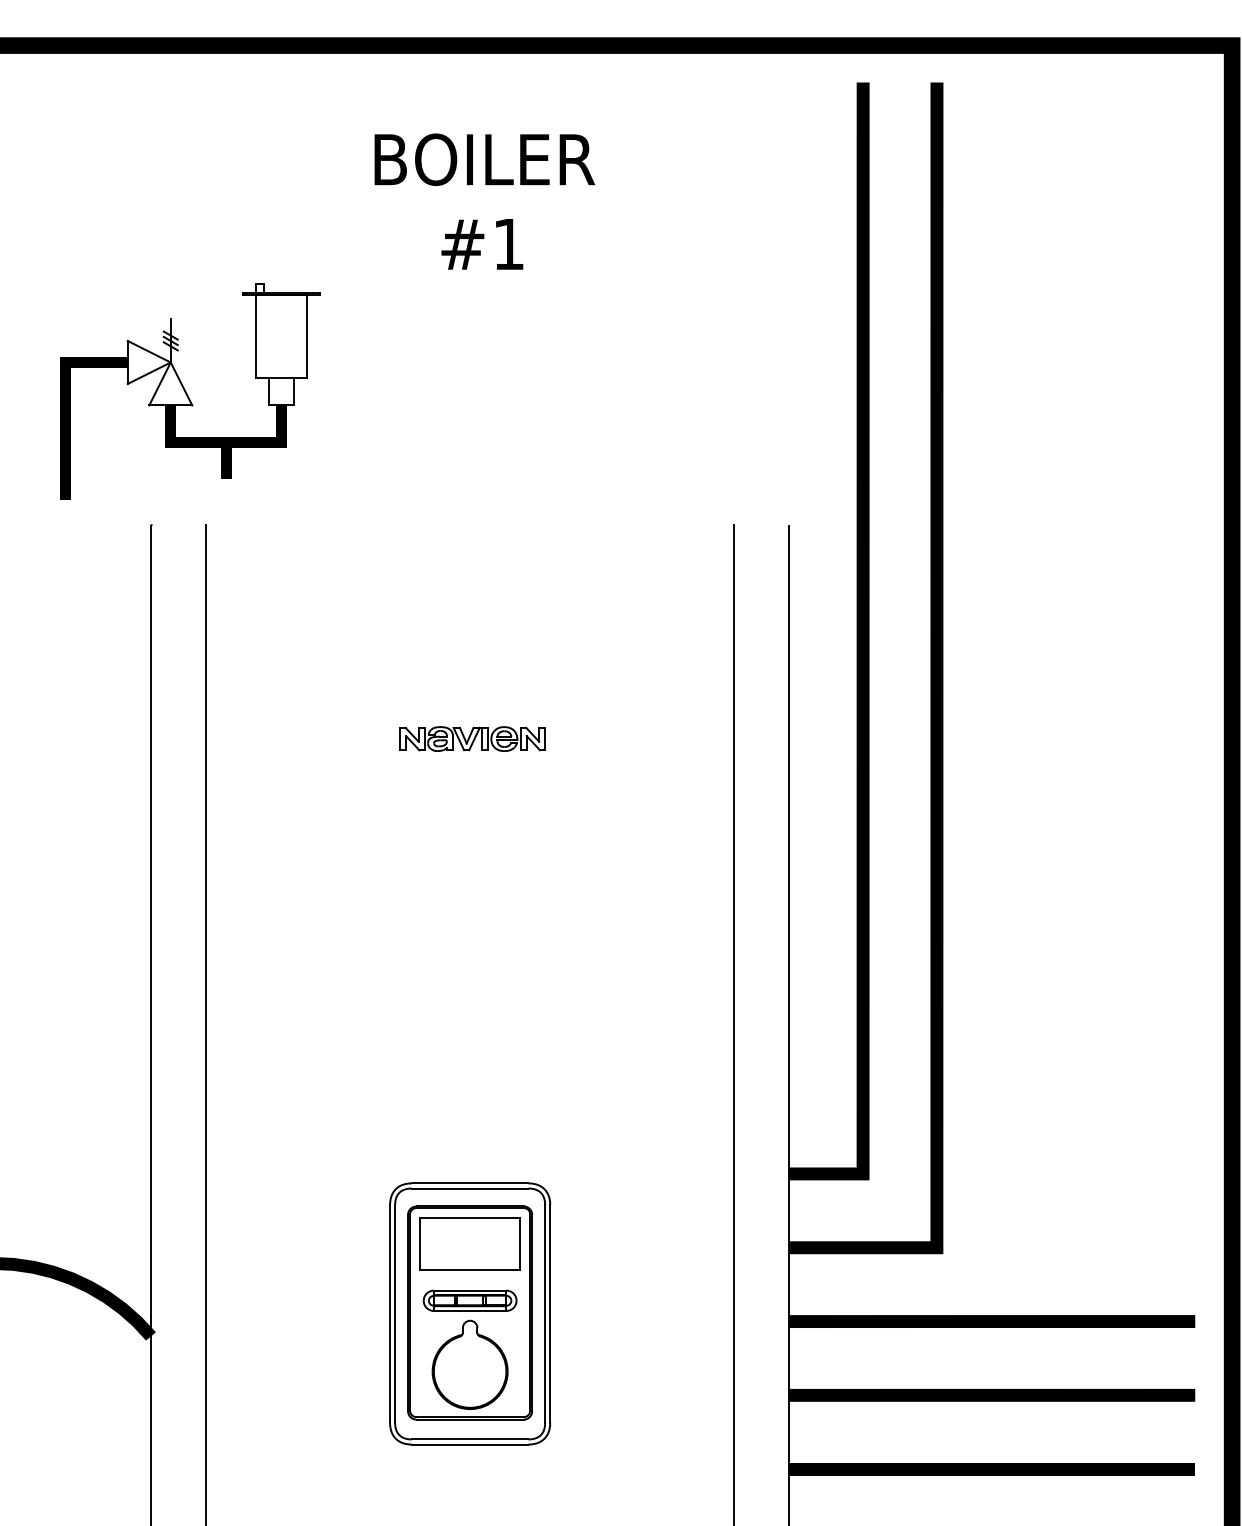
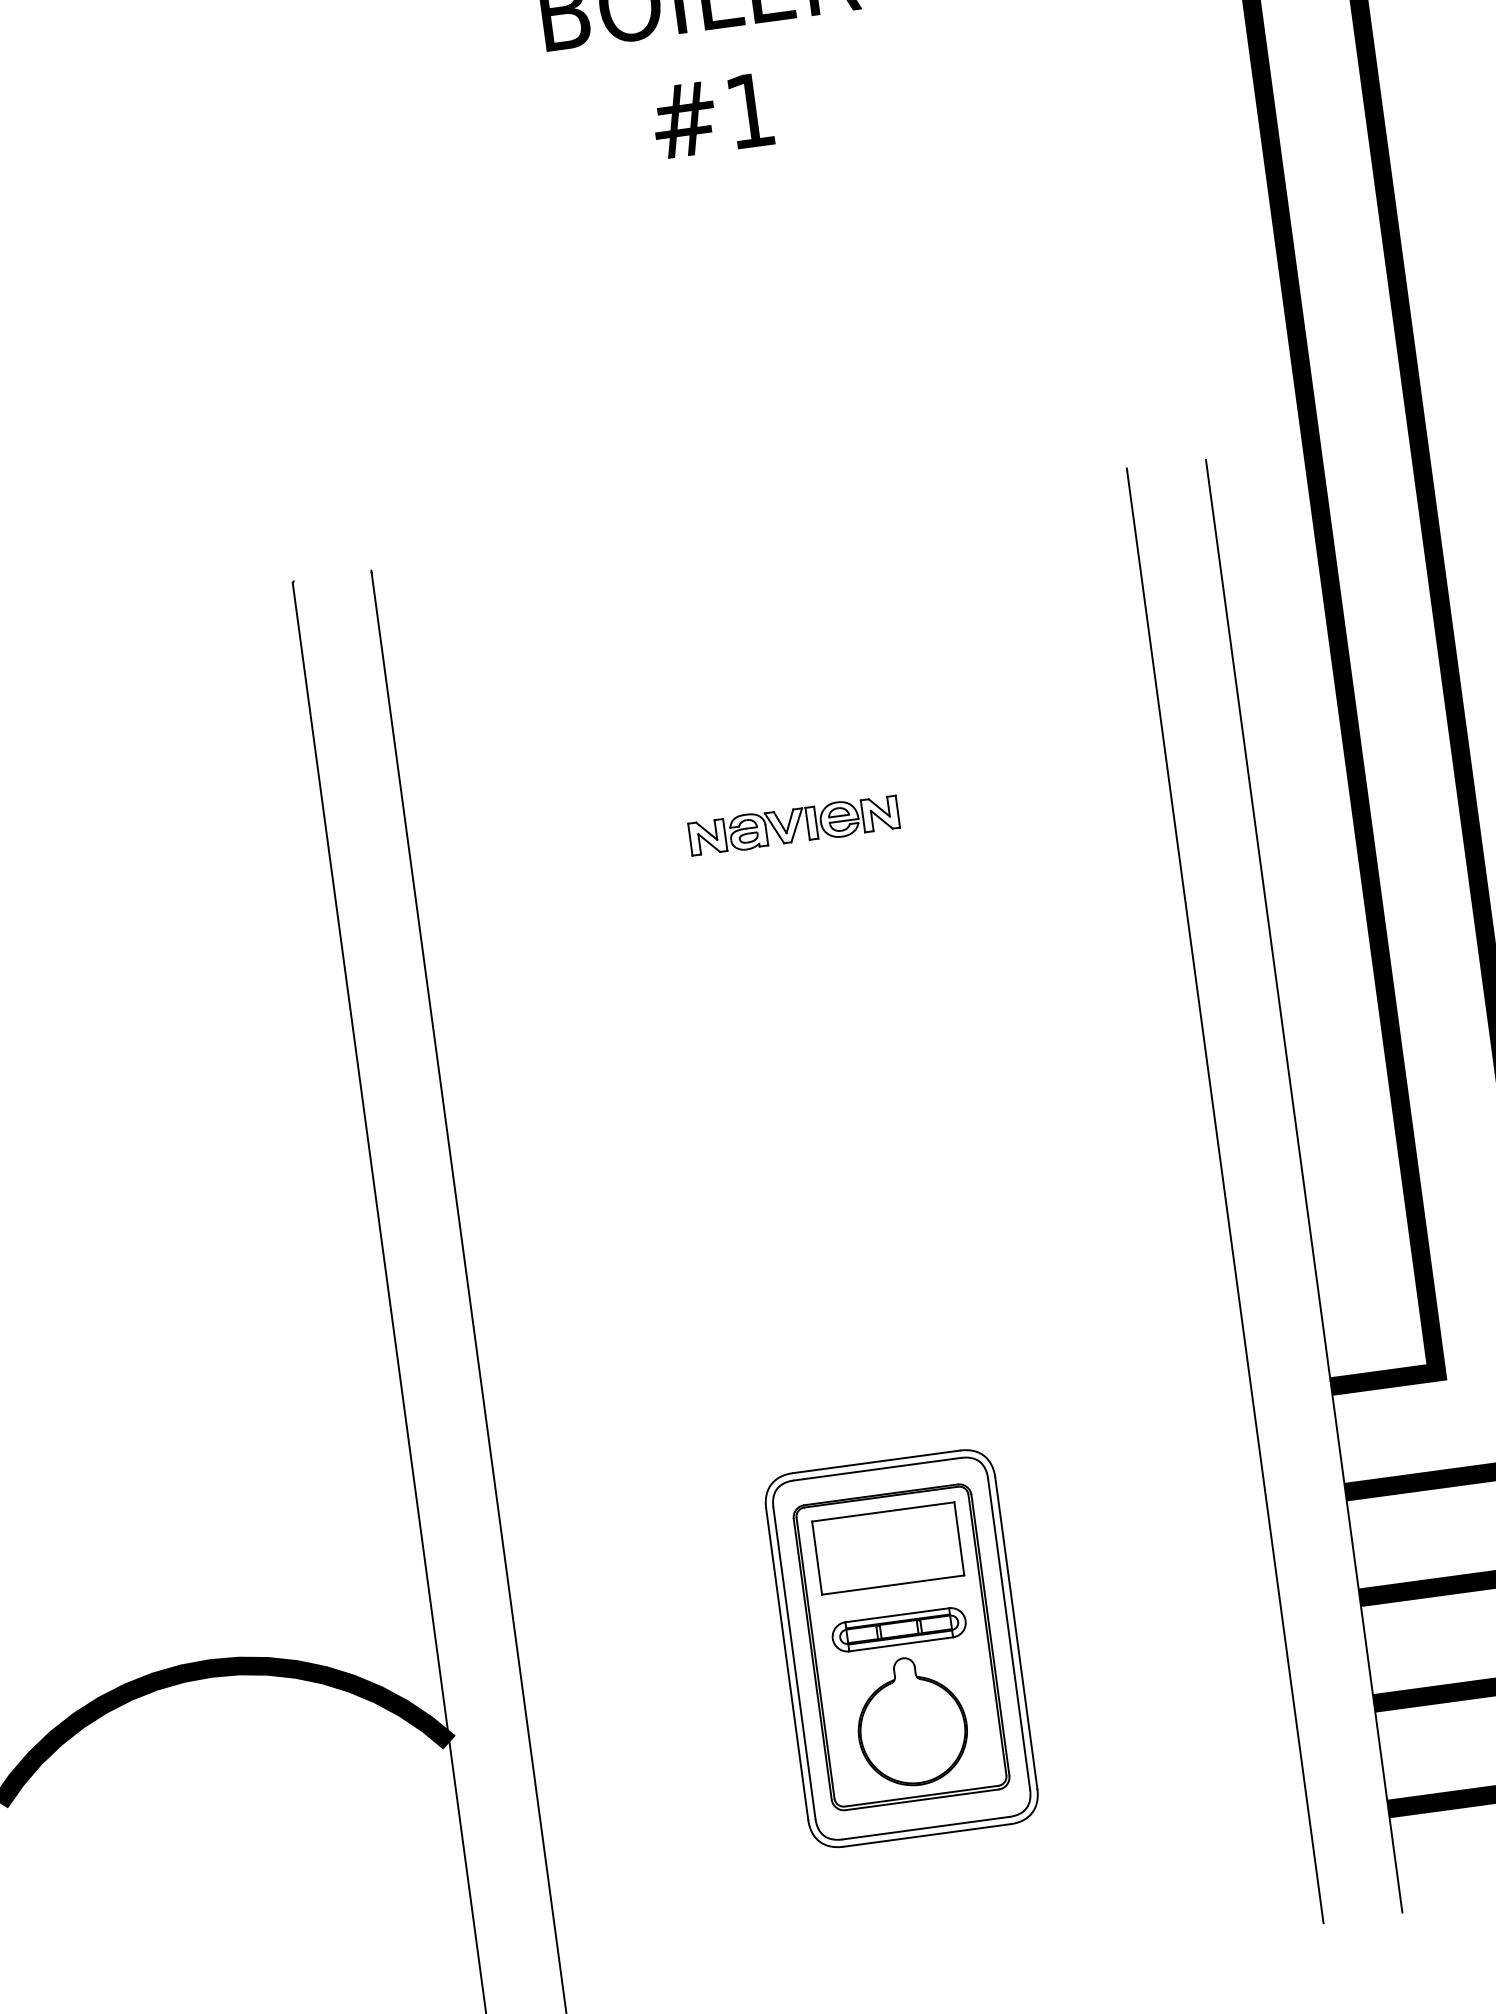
part: (190, 391) -> (323, 382), removed

